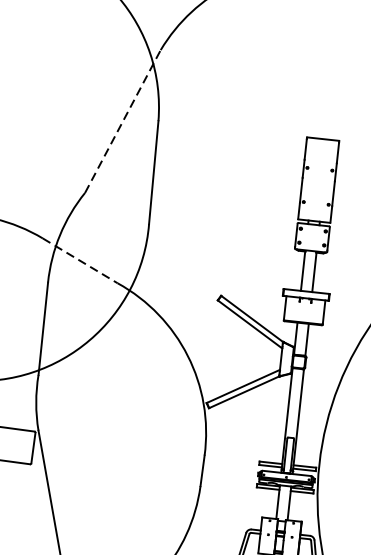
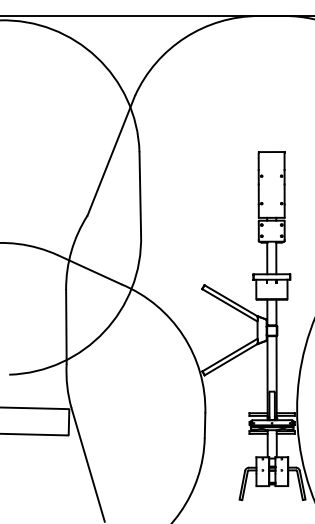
line: (123, 121) -> (111, 155), dashed -> solid
line: (80, 260) -> (89, 269), dashed -> solid

